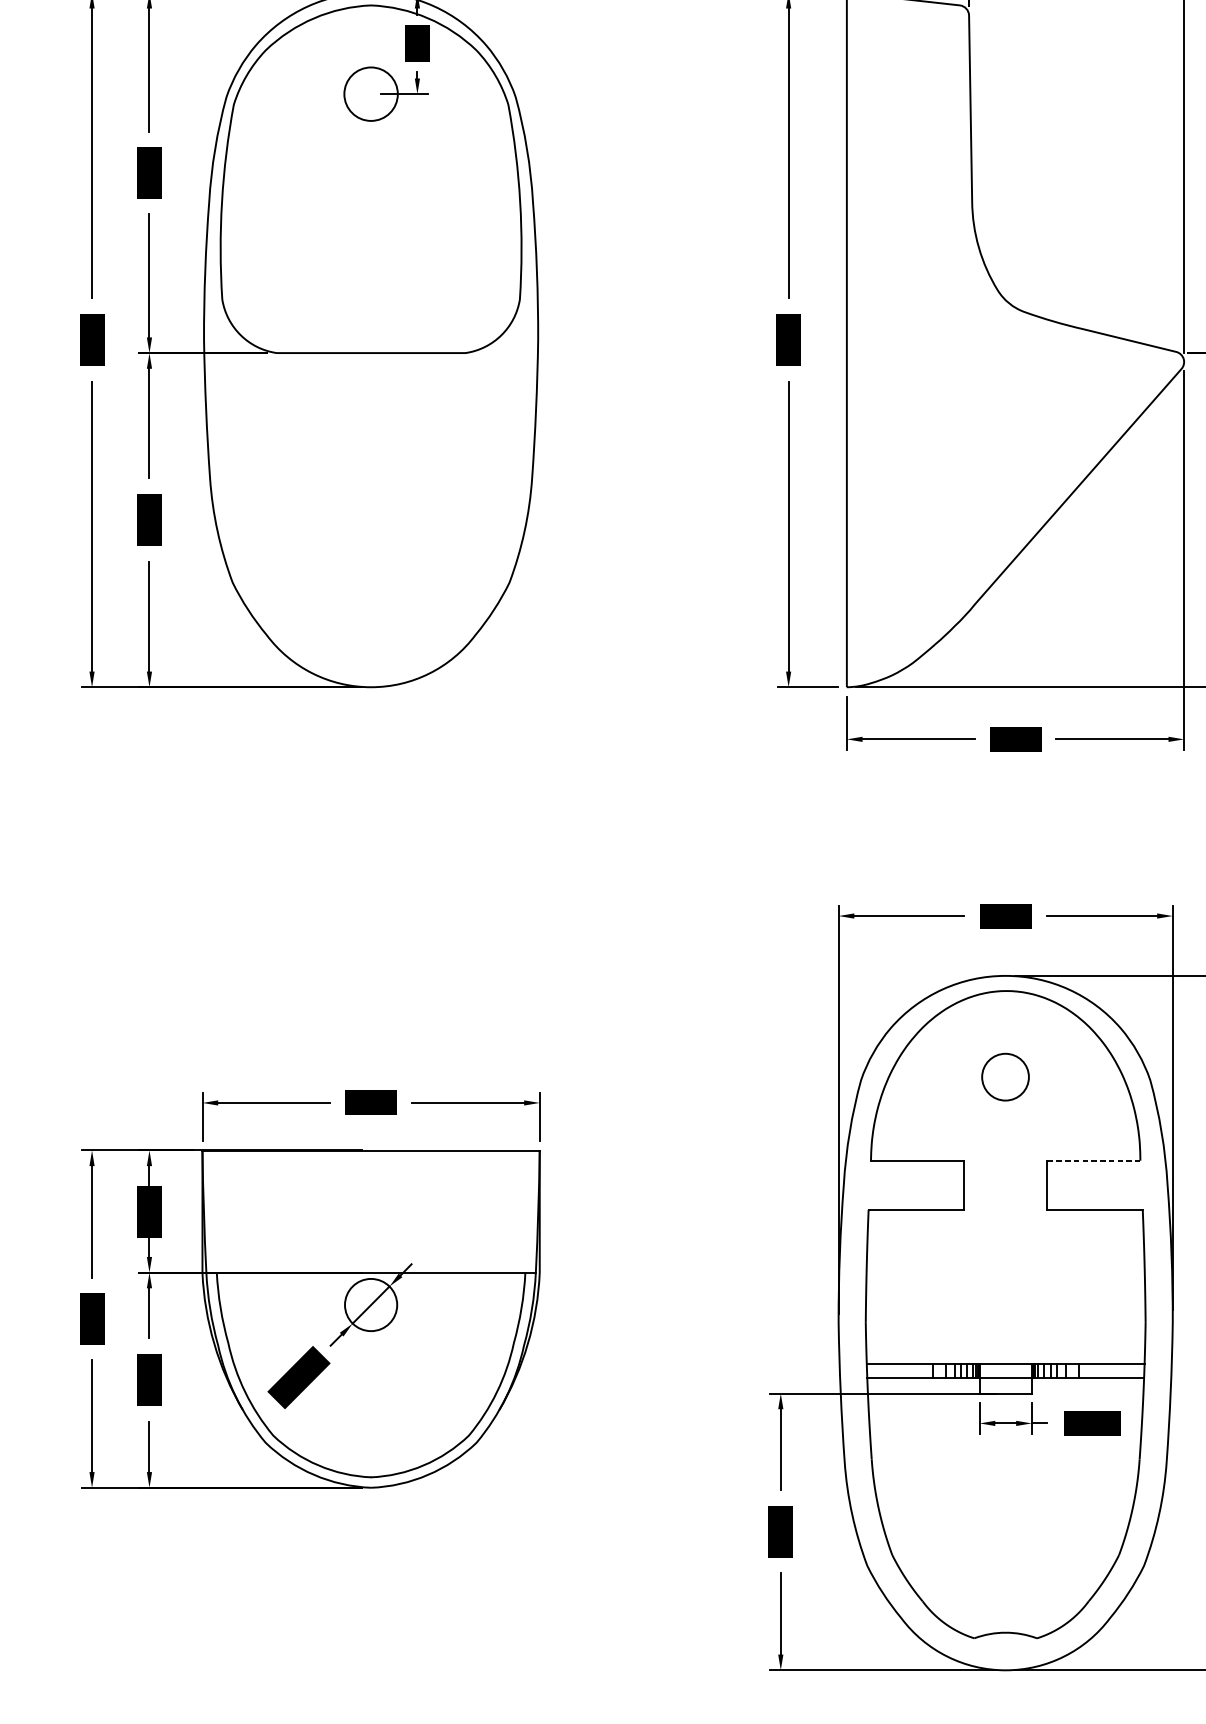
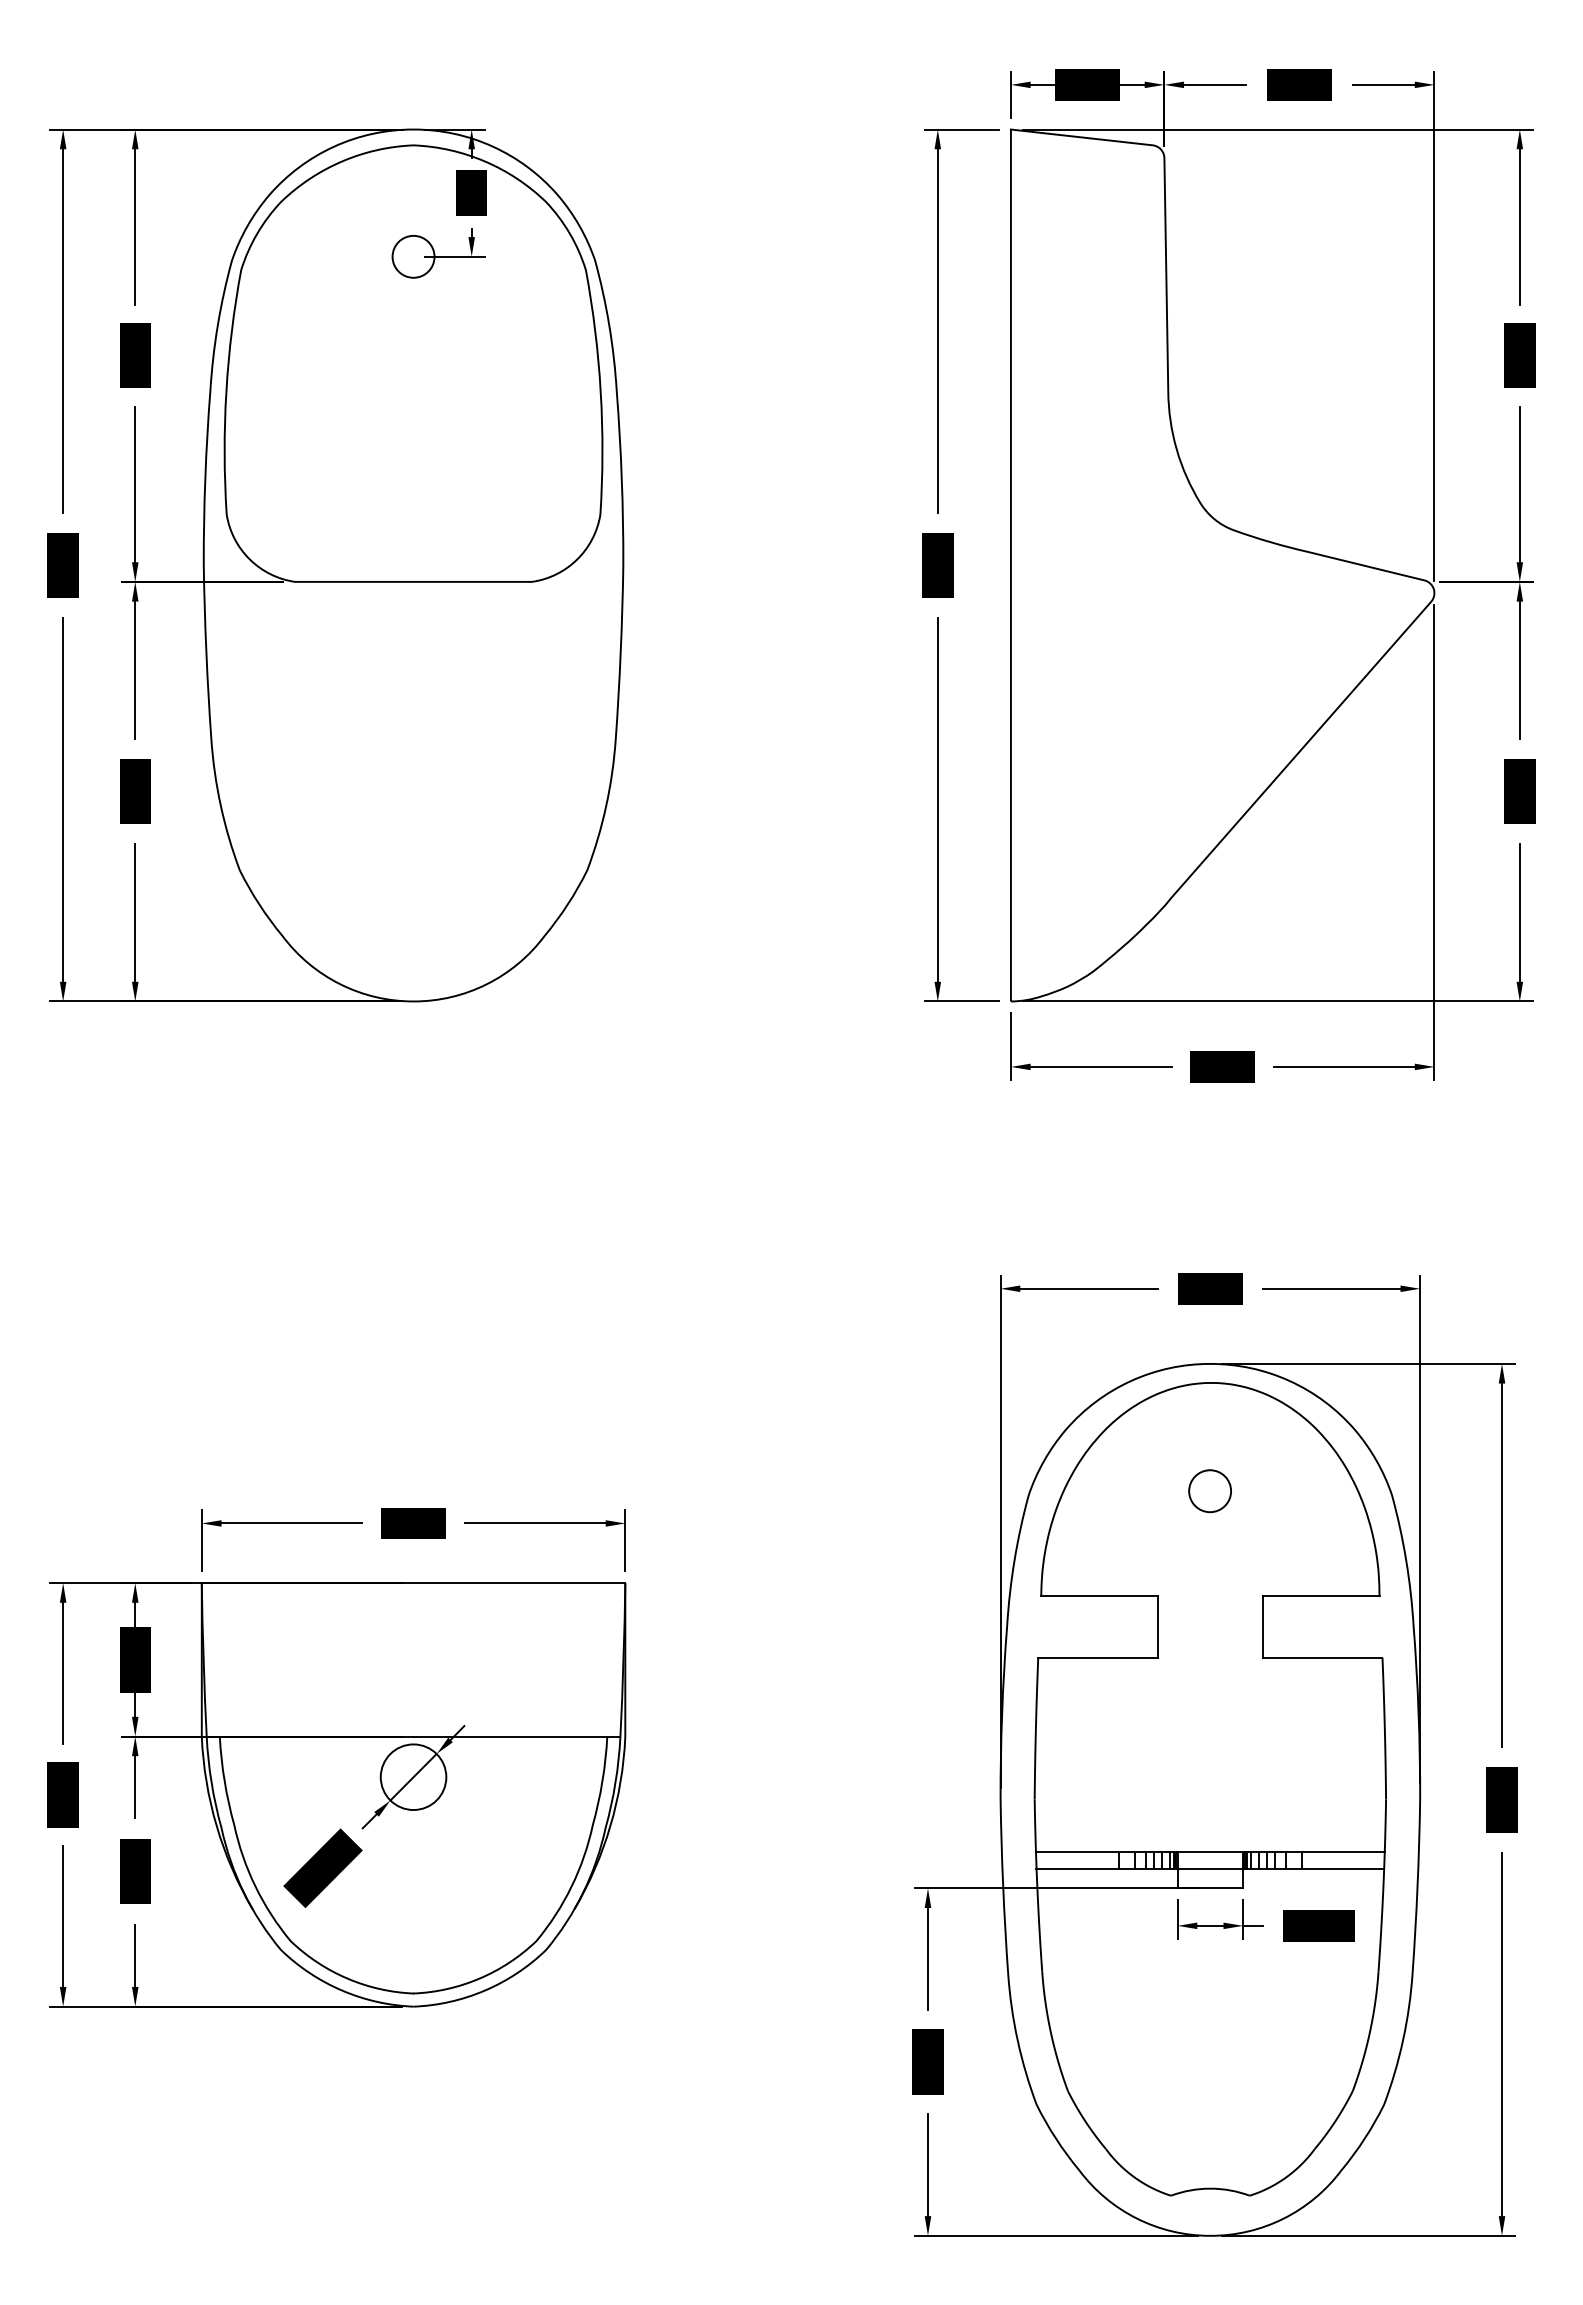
circle: (371, 93) -> (413, 256), size x0.62
circle: (1004, 1077) -> (1209, 1491), size x0.71
line: (1094, 1161) -> (1321, 1596), dashed -> solid

